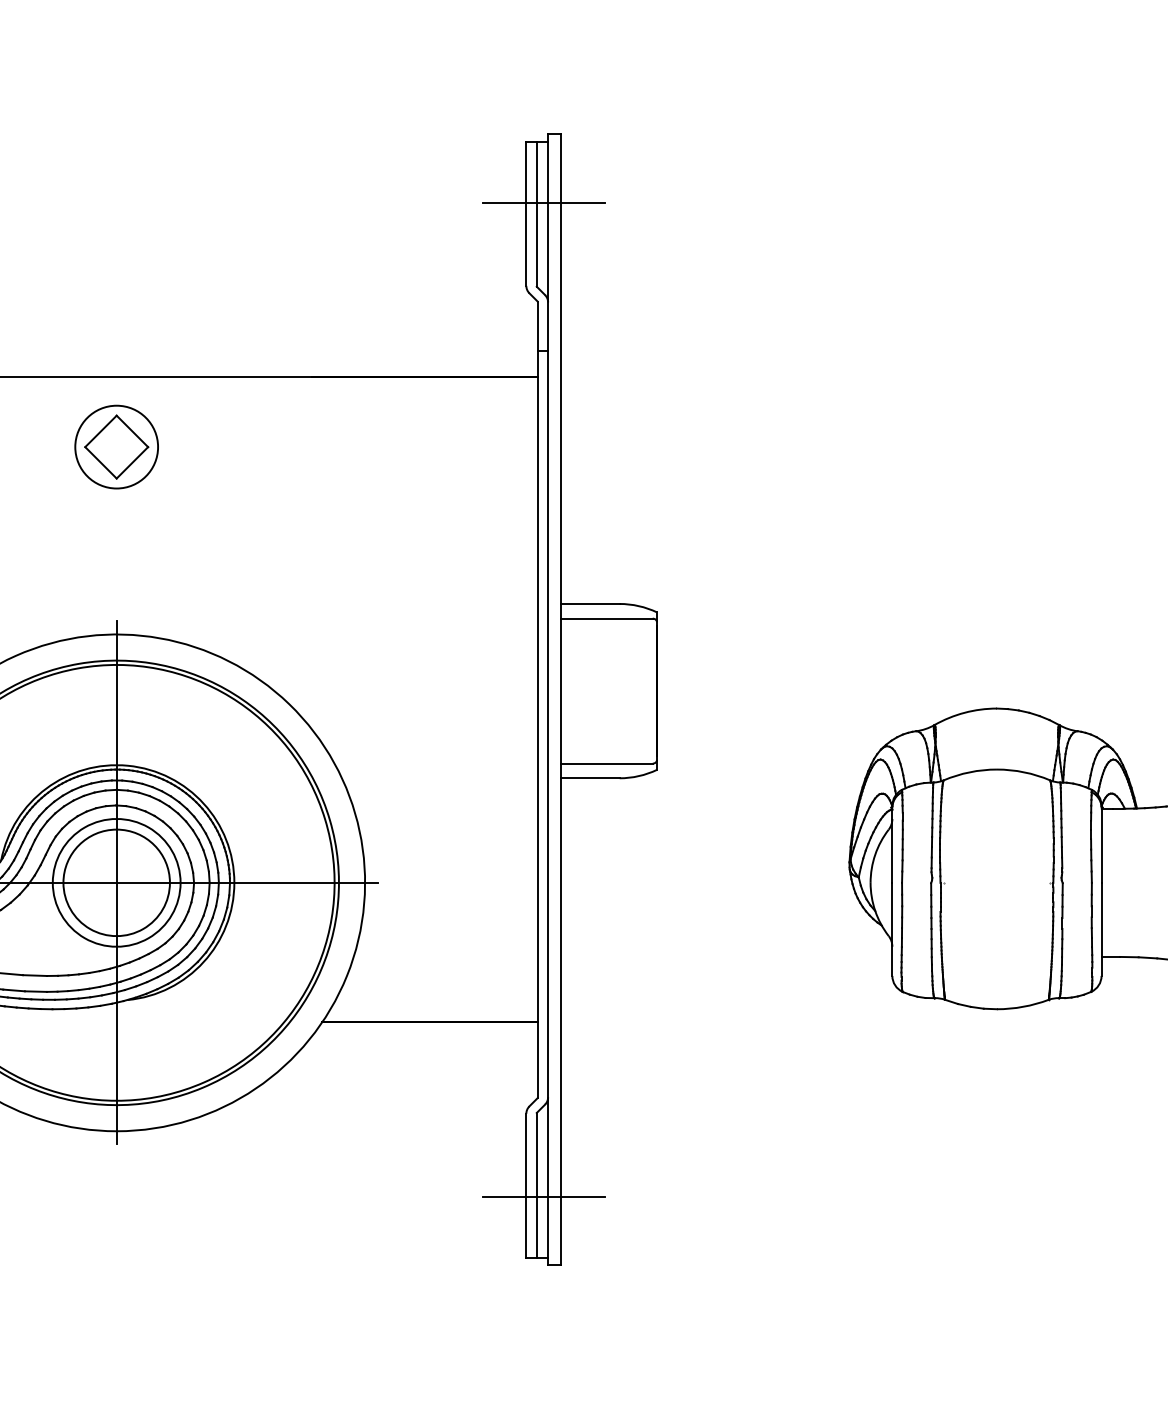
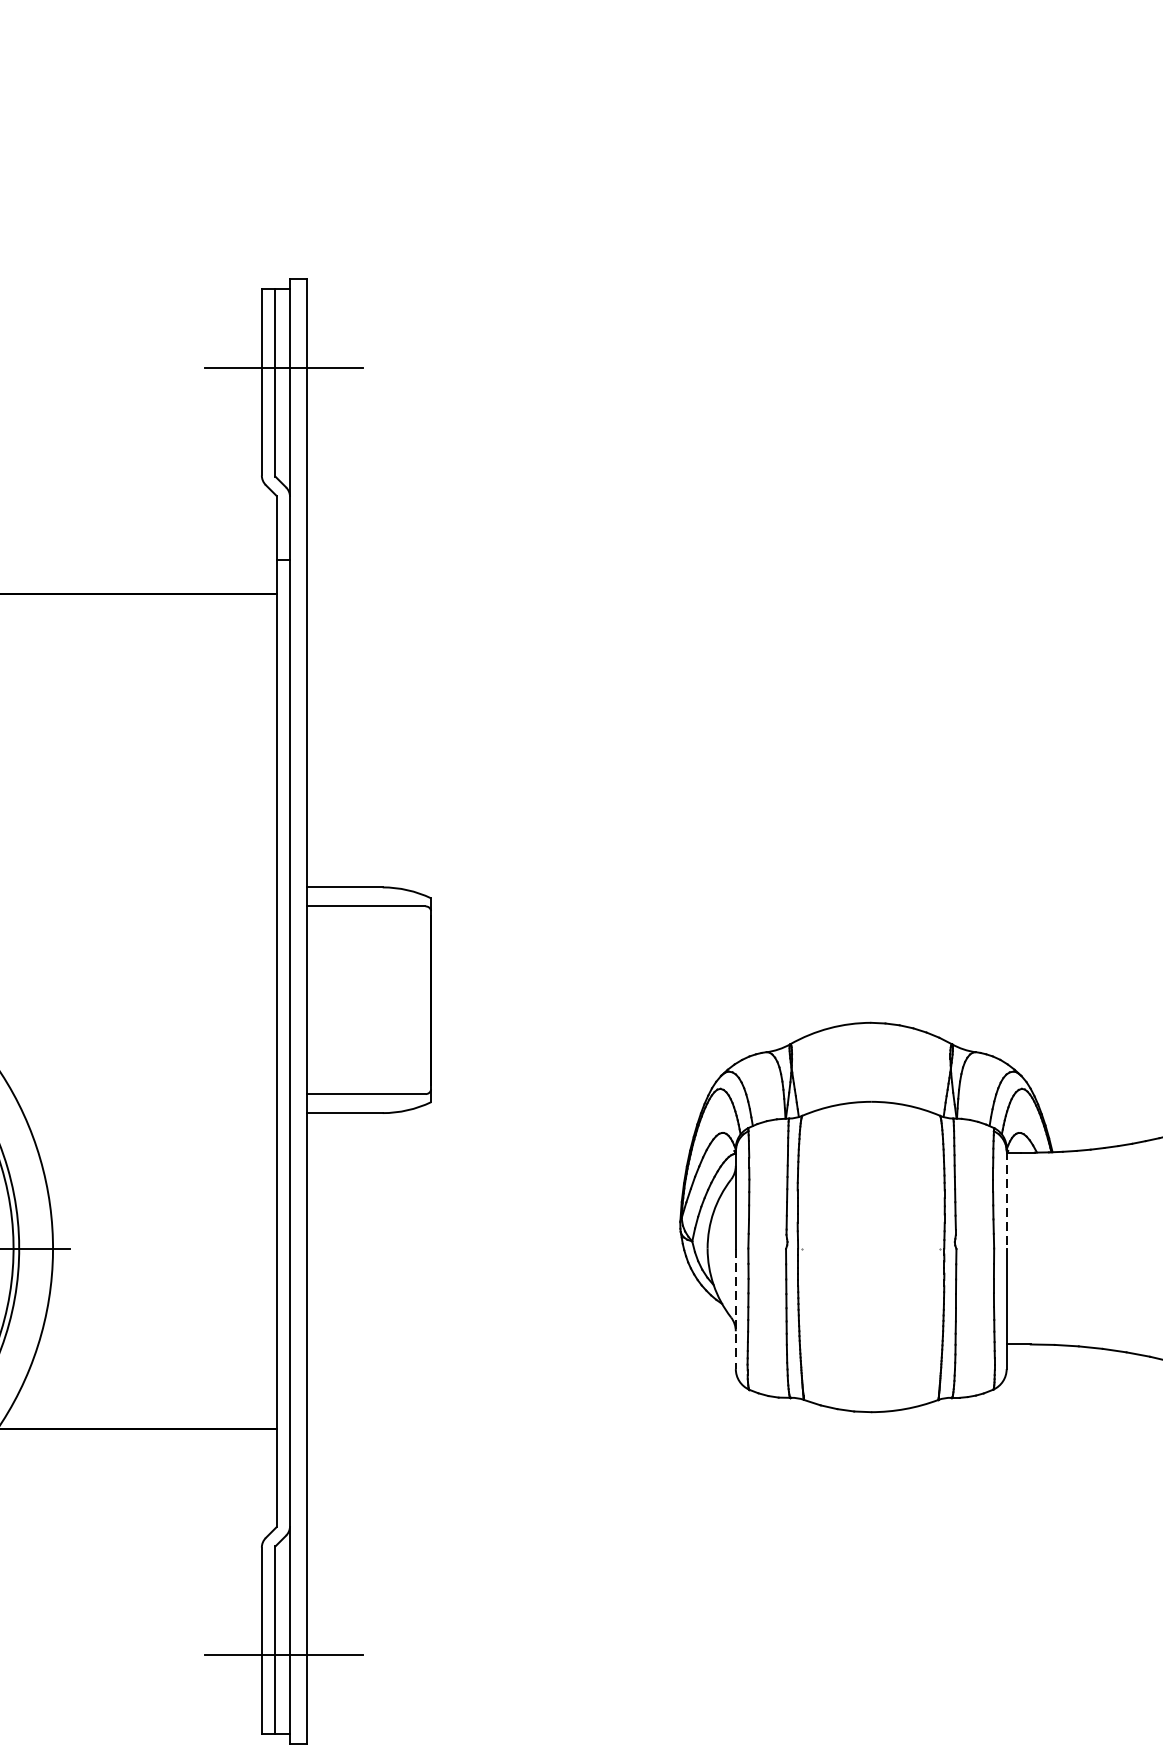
line: (1101, 845) -> (1006, 1200), solid -> dashed
line: (892, 929) -> (735, 1308), solid -> dashed

